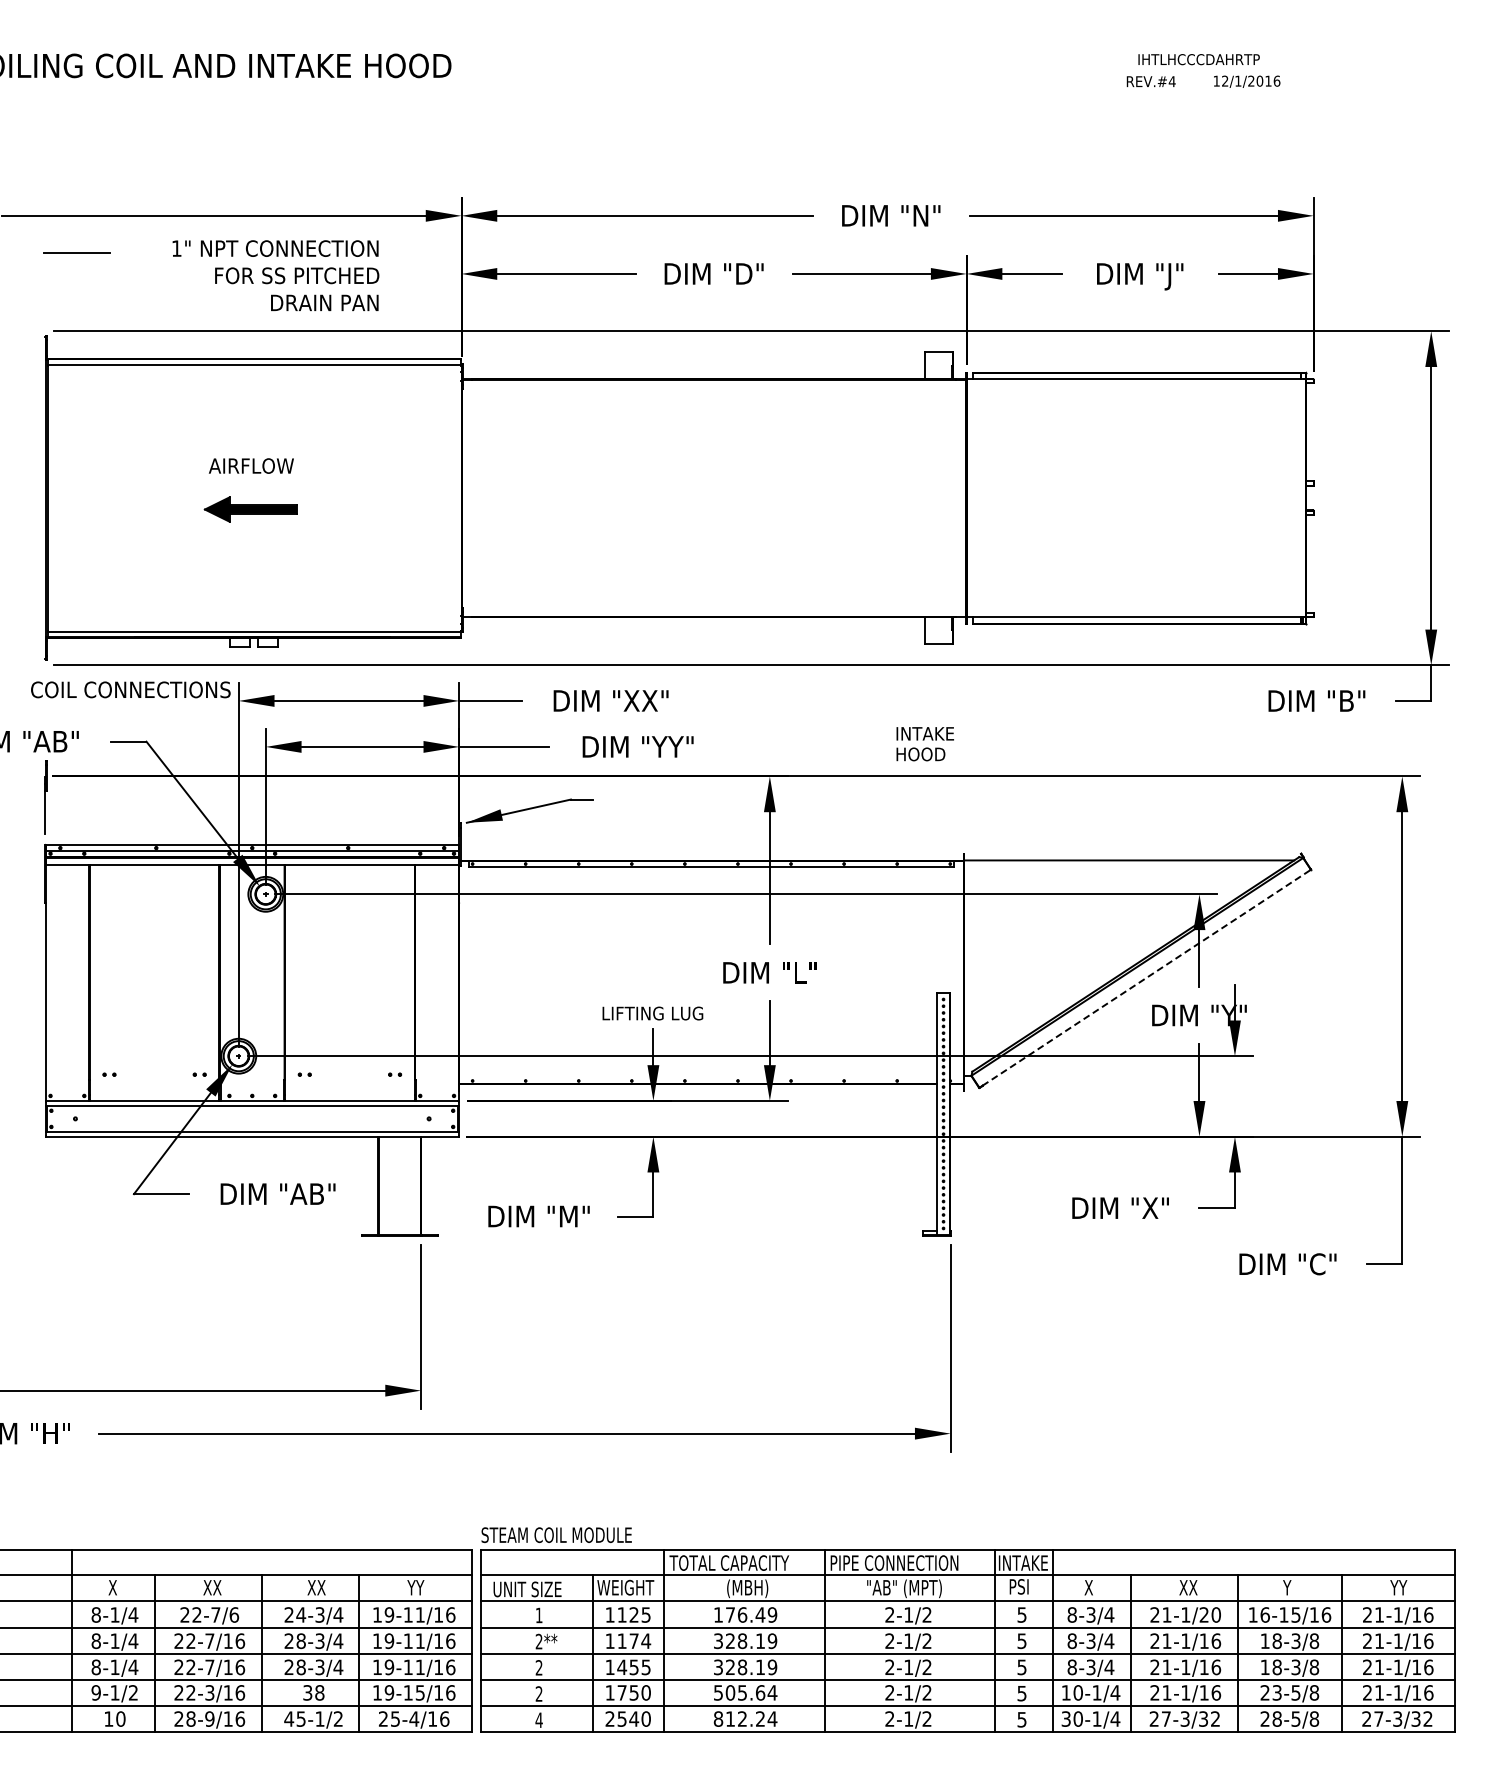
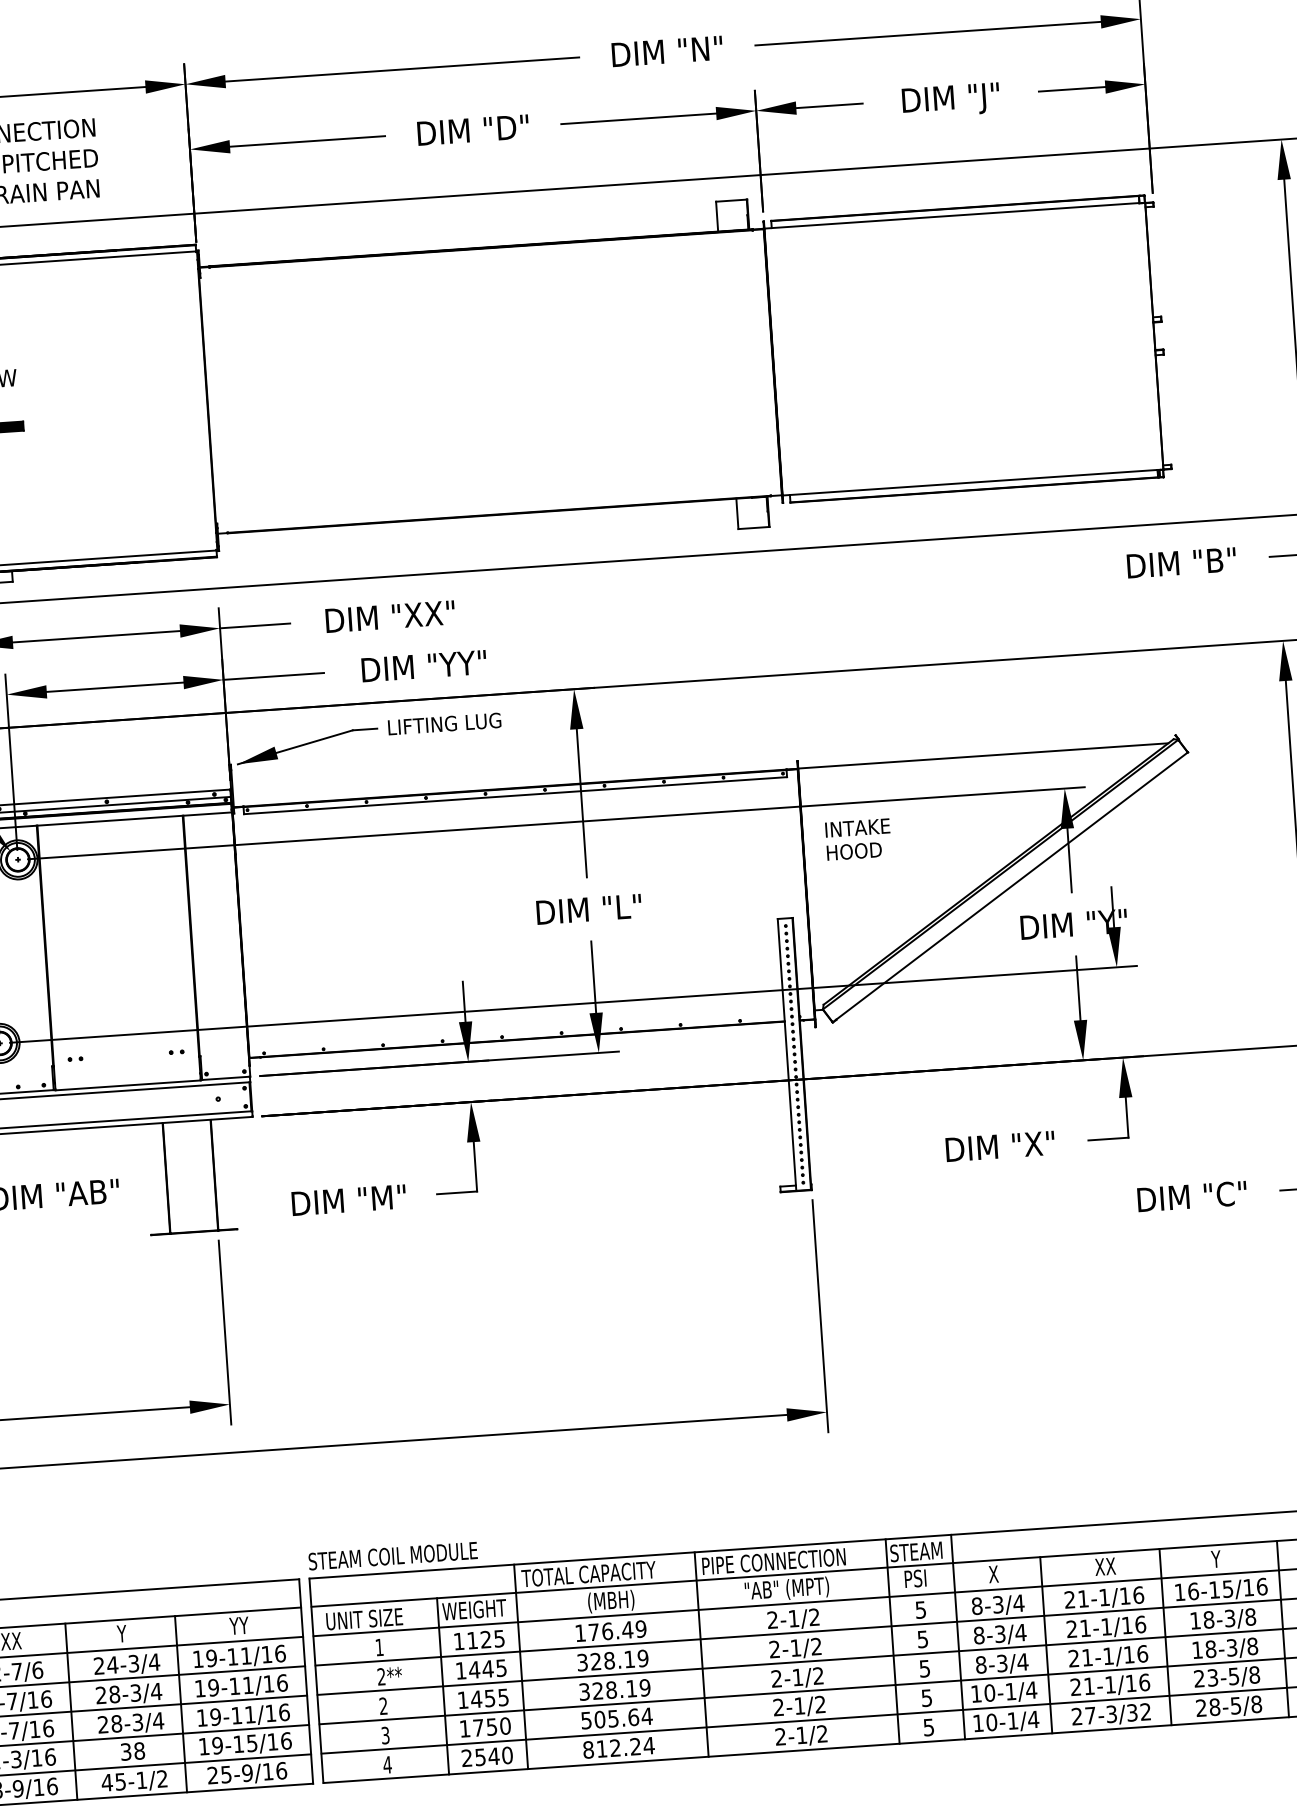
text: (924, 744) -> (857, 840), moved
line: (1146, 977) -> (1011, 885), dashed -> solid
text: (652, 1013) -> (444, 724), moved
text: (1022, 1562) -> (917, 1551), INTAKE -> STEAM
text: (316, 1587) -> (127, 1633), XX -> Y
text: (1210, 1614) -> (1132, 1595), 21-1/20 -> 21-1/16
text: (634, 1641) -> (488, 1669), 1174 -> 1445
text: (538, 1693) -> (384, 1735), 2 -> 3
text: (414, 1718) -> (247, 1772), 25-4/16 -> 25-9/16
text: (1065, 1718) -> (977, 1722), 30-1/4 -> 10-1/4

